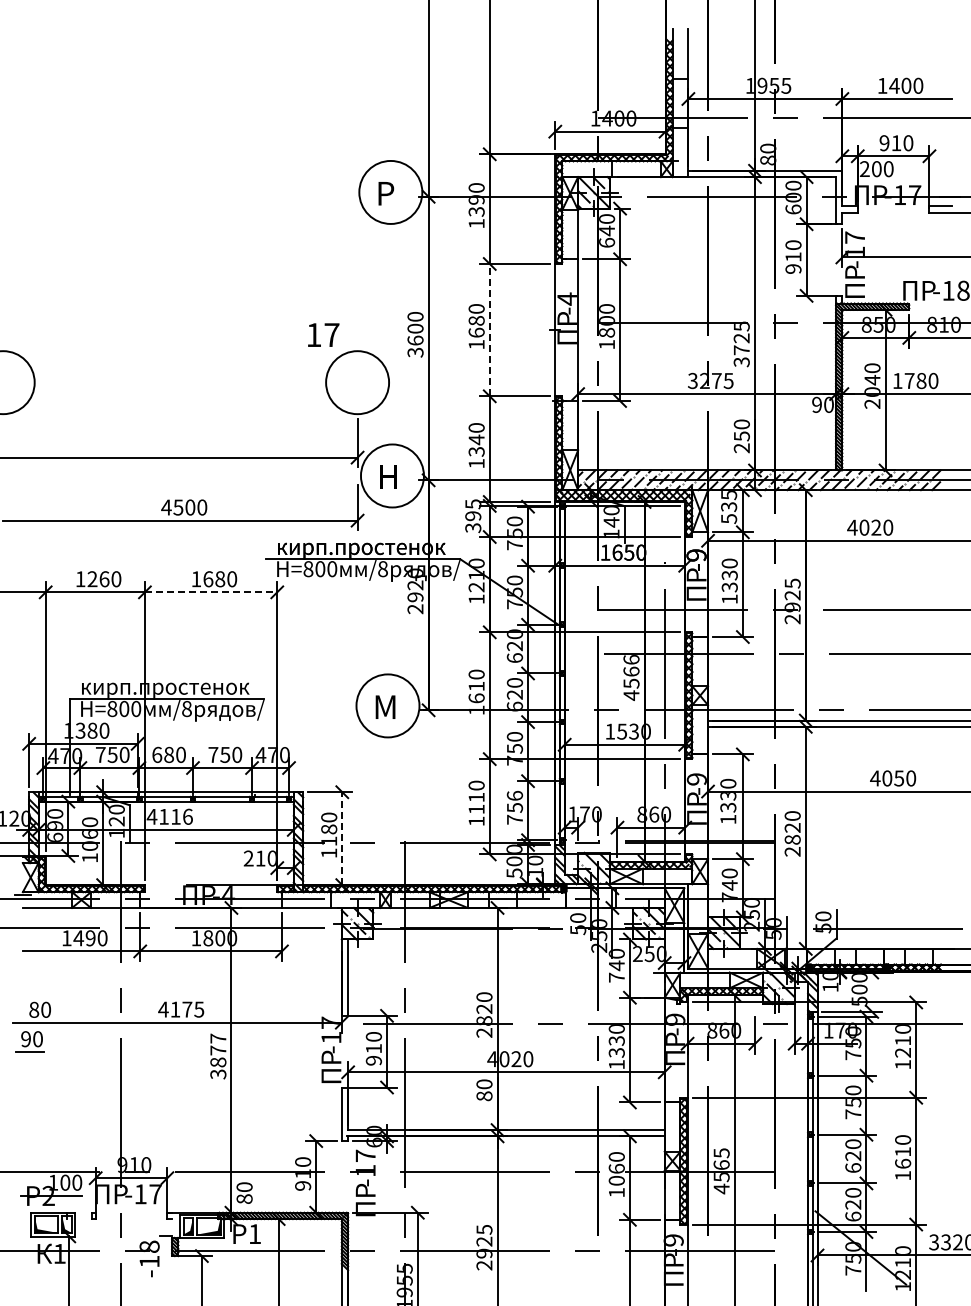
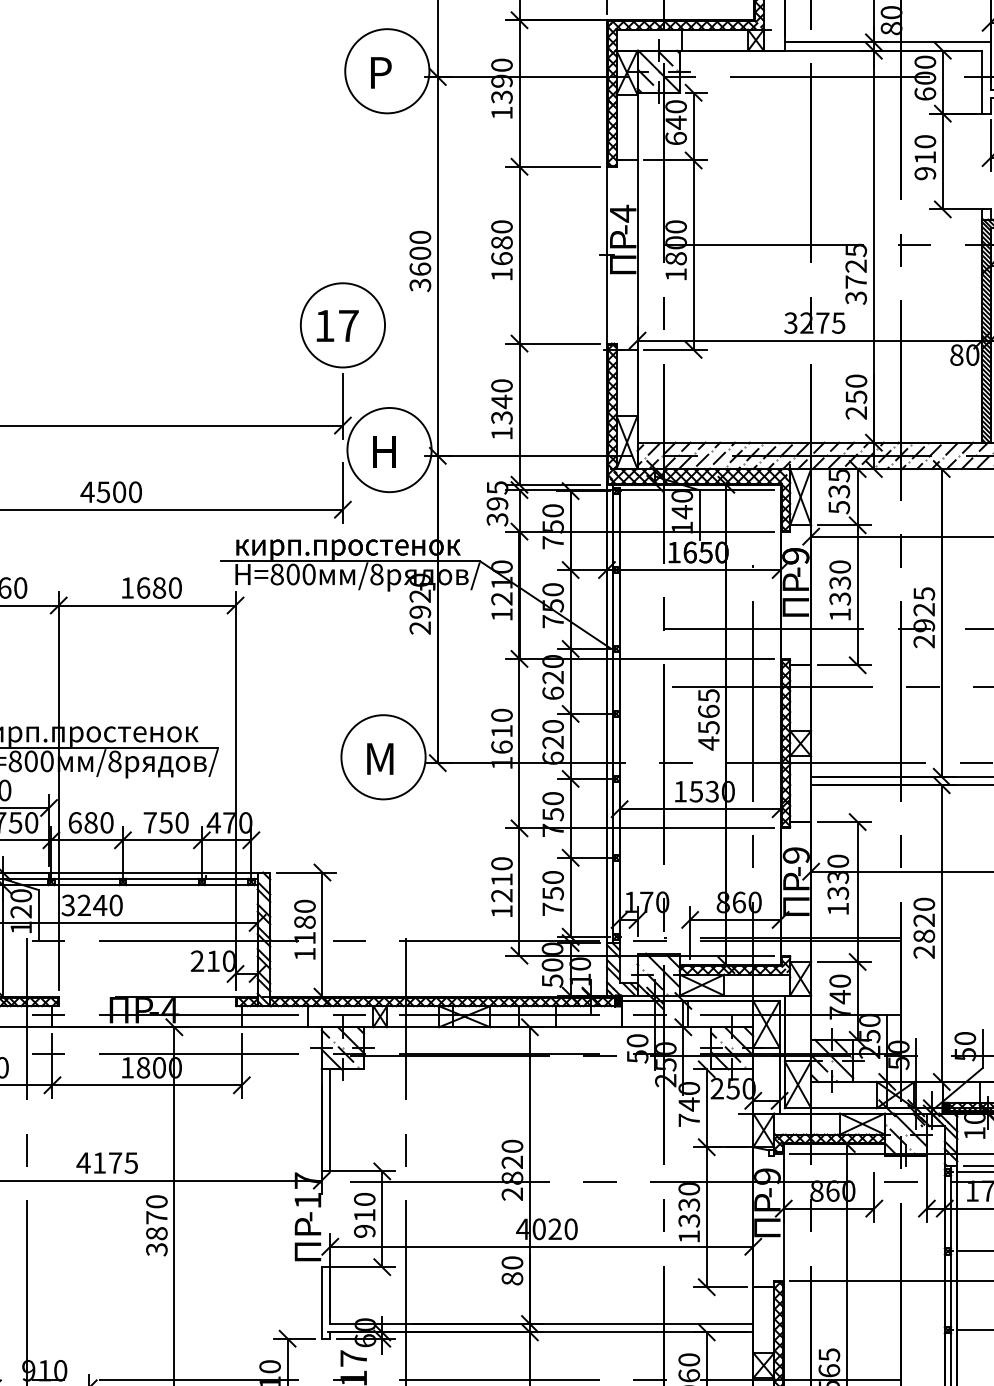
line: (489, 329) -> (519, 254), dashed -> solid
text: (323, 334) -> (337, 325), moved
text: (816, 404) -> (956, 354), 90 -> 80
line: (211, 592) -> (147, 605), dashed -> solid
text: (631, 659) -> (708, 695), 4566 -> 4565
text: (514, 795) -> (552, 876), 756 -> 750
text: (476, 809) -> (501, 895), 1110 -> 1210
text: (169, 816) -> (91, 905), 4116 -> 3240
line: (342, 838) -> (322, 934), dashed -> solid
text: (218, 1038) -> (157, 1201), 3877 -> 3870

